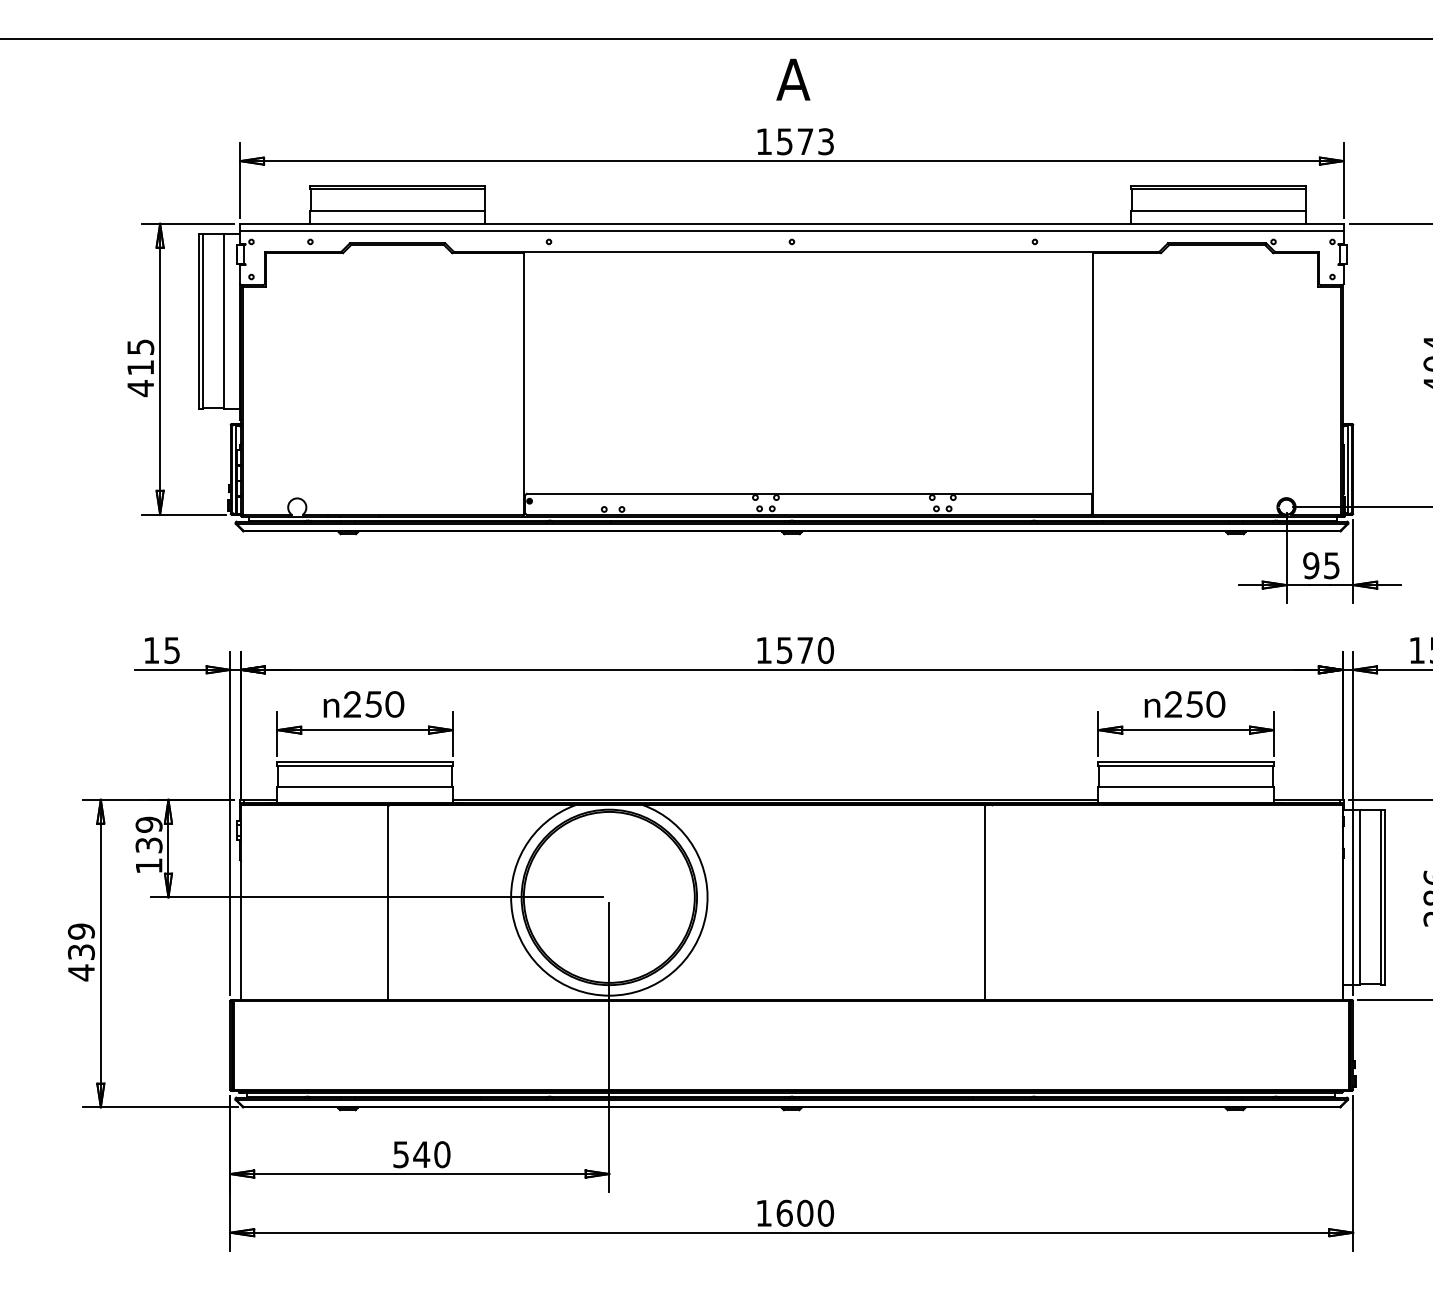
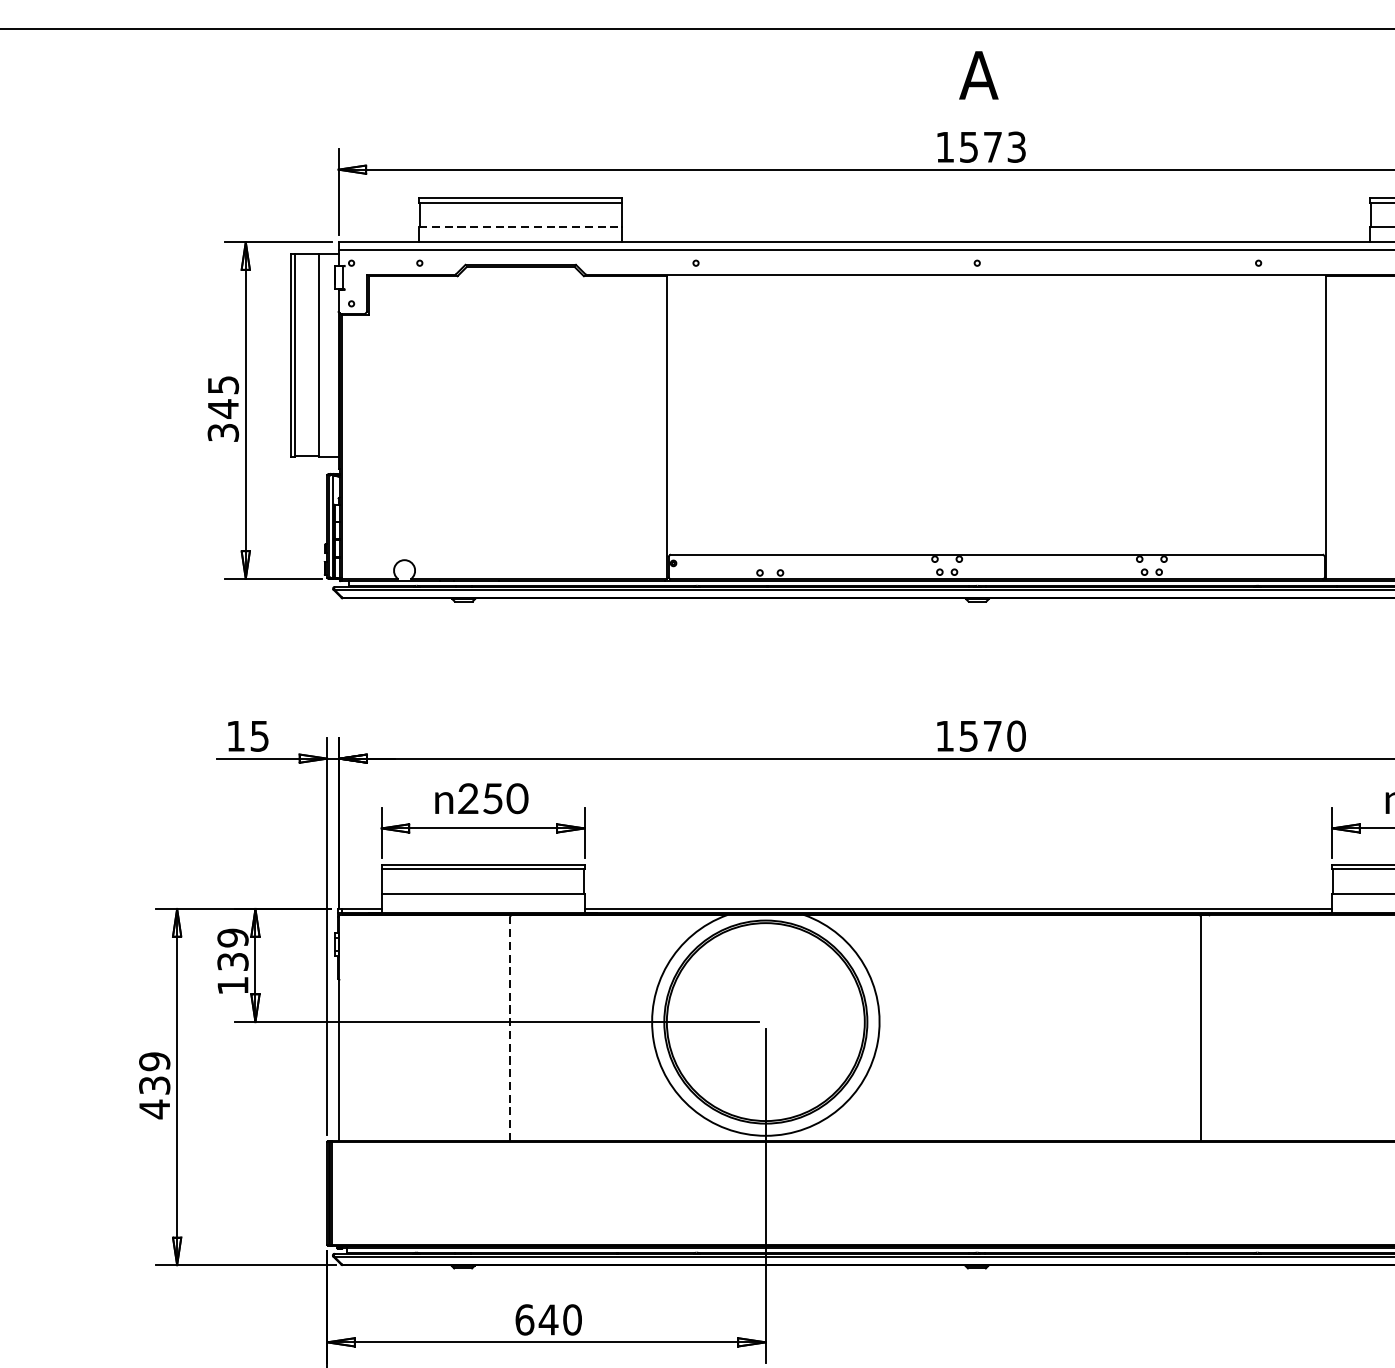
line: (397, 210) -> (520, 226), solid -> dashed
text: (140, 378) -> (223, 421), 415 -> 345
line: (388, 903) -> (510, 1029), solid -> dashed
text: (401, 1154) -> (525, 1319), 540 -> 640

